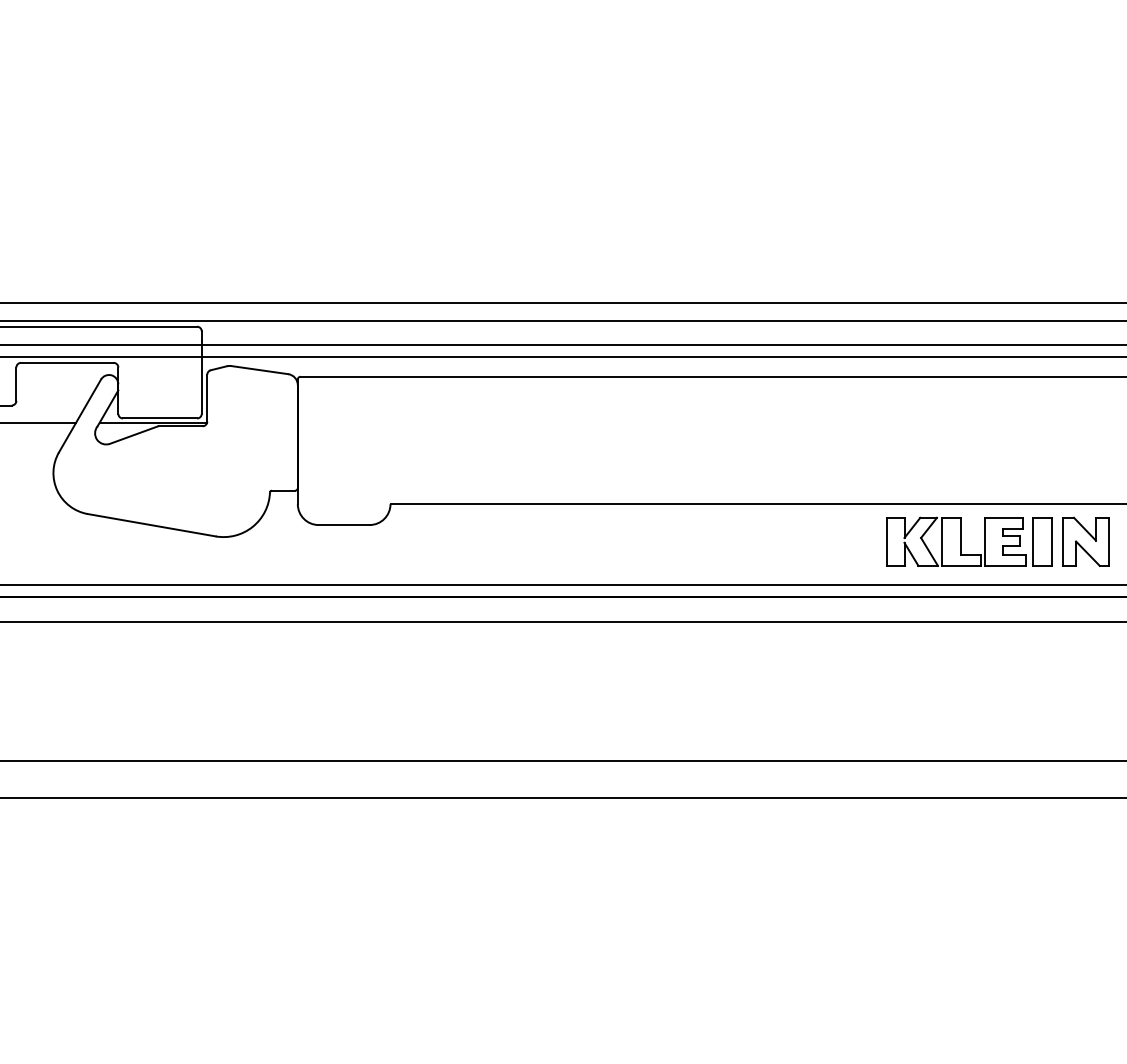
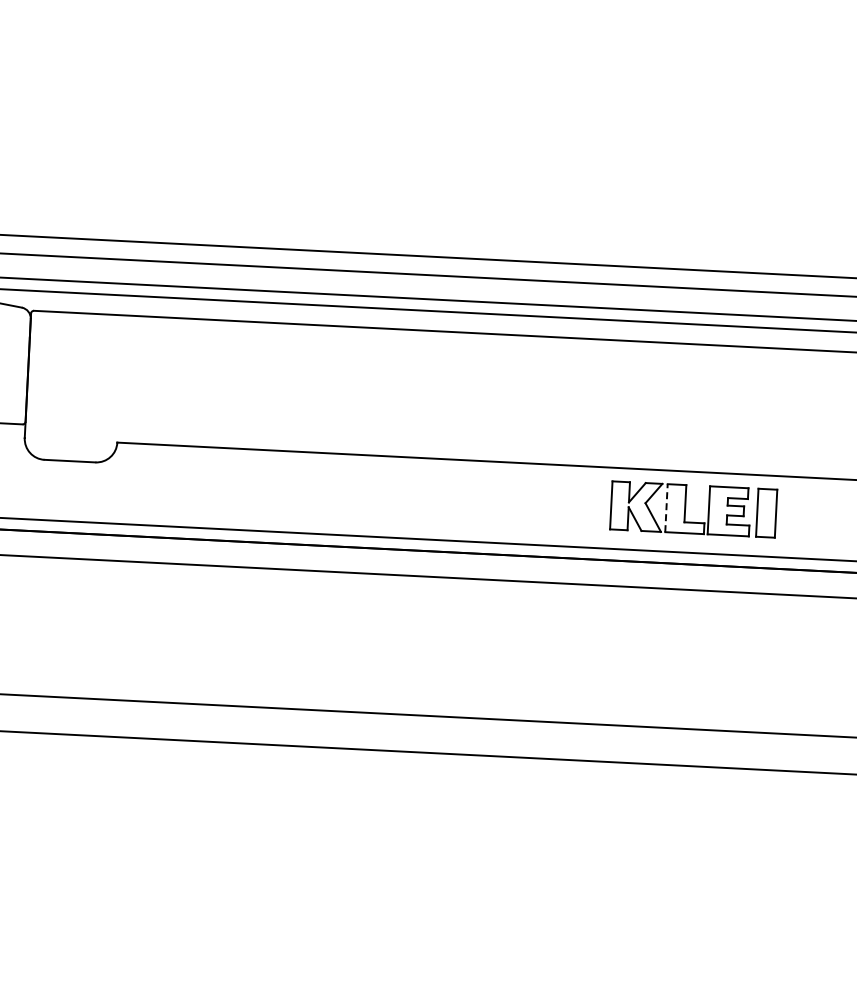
line: (942, 541) -> (666, 507), solid -> dashed
part: (1085, 541) -> (809, 515), removed

